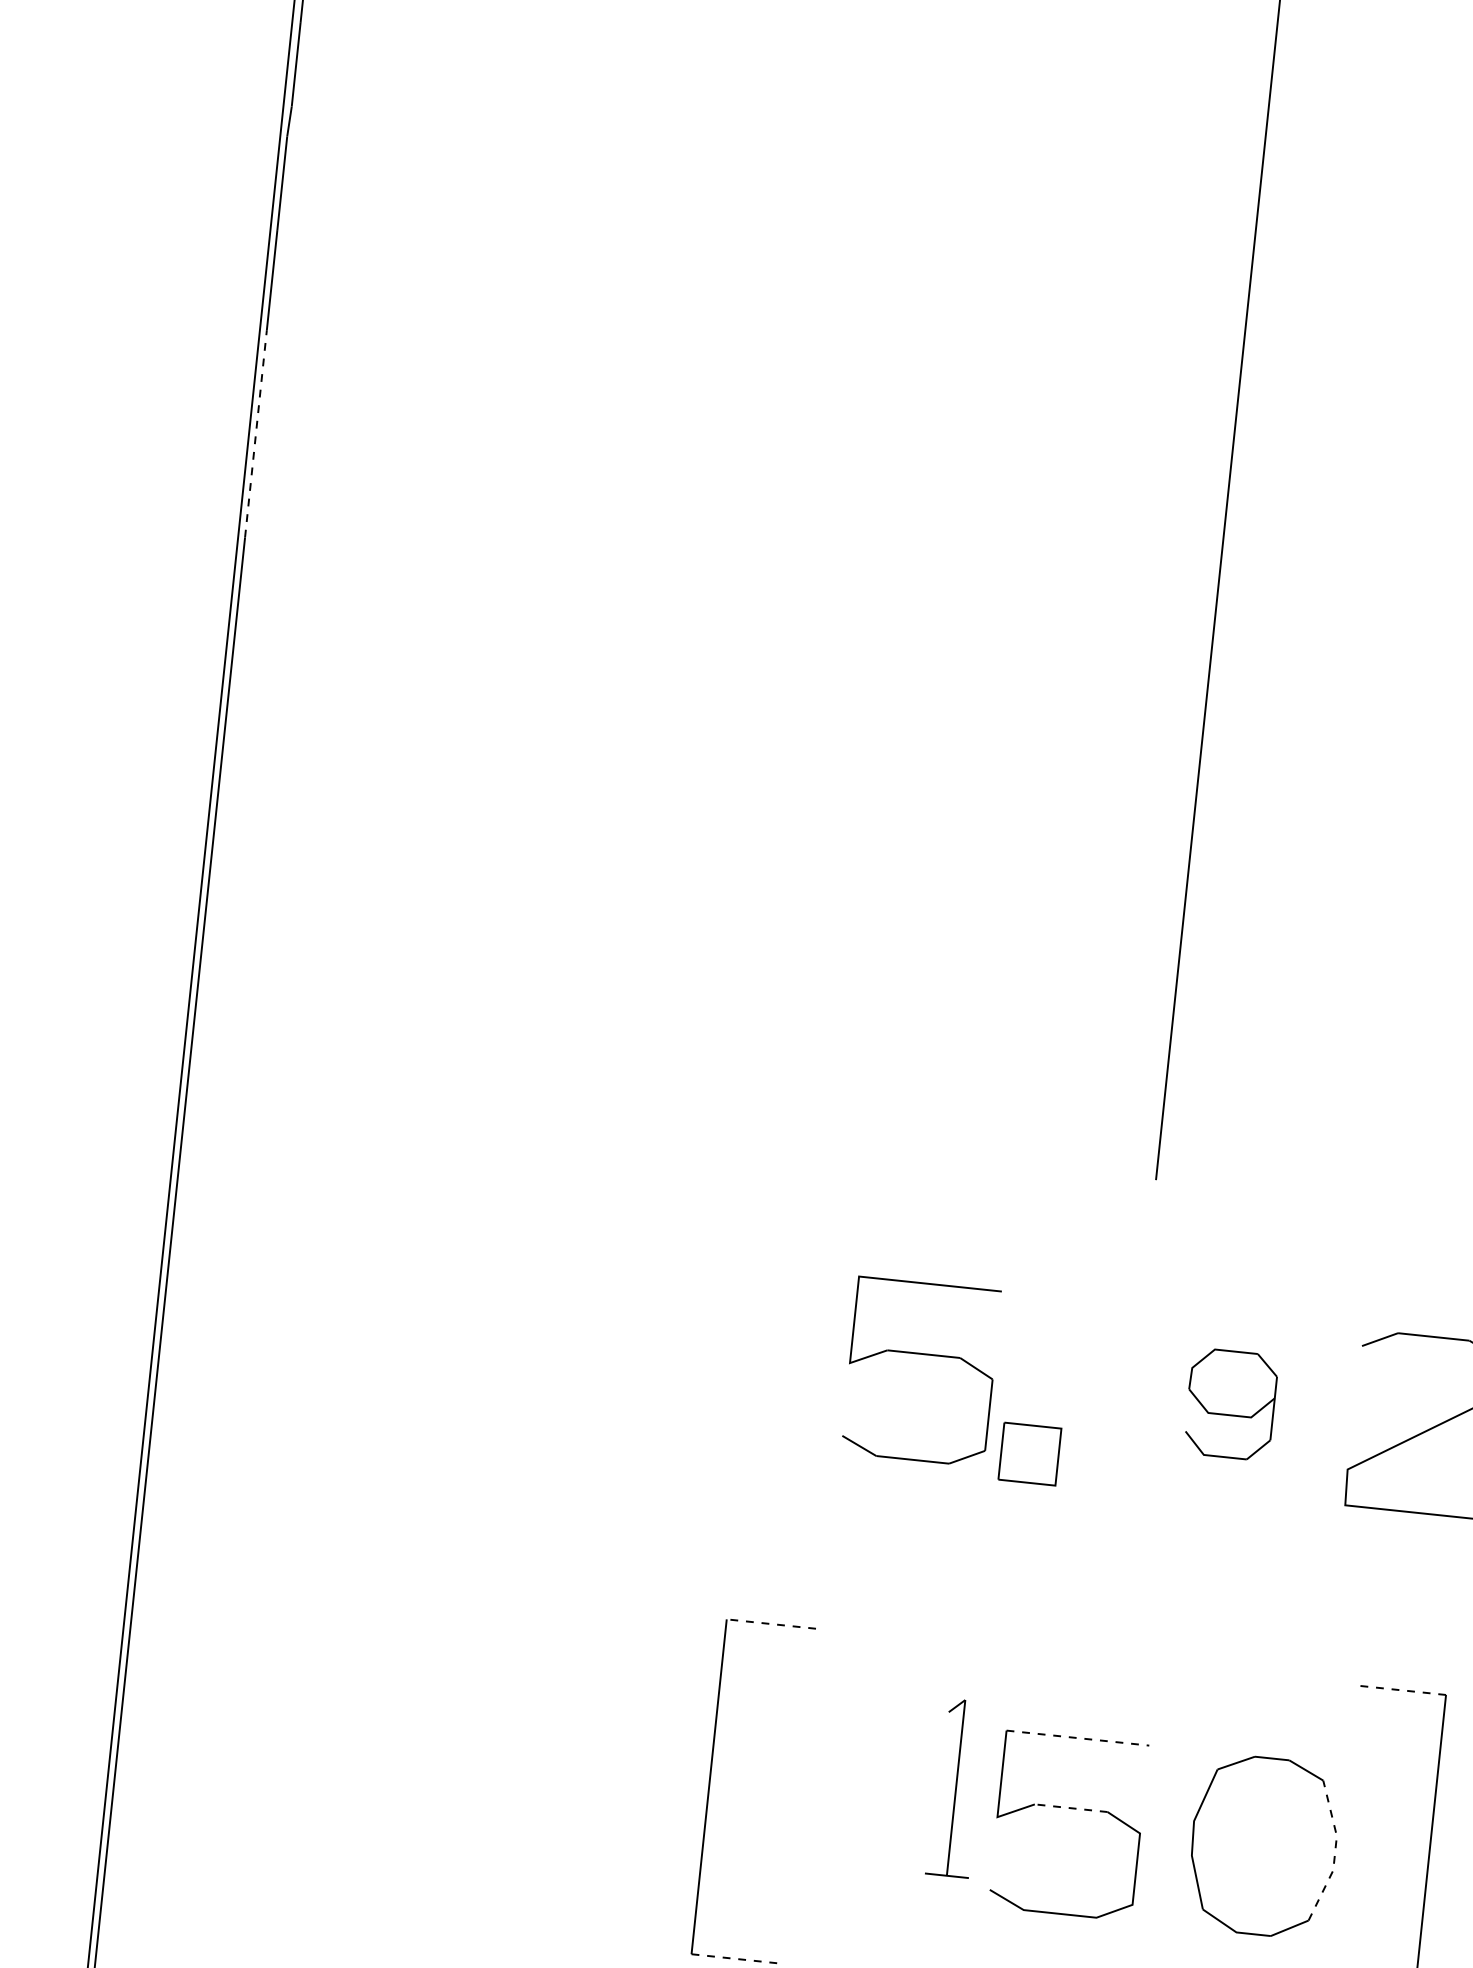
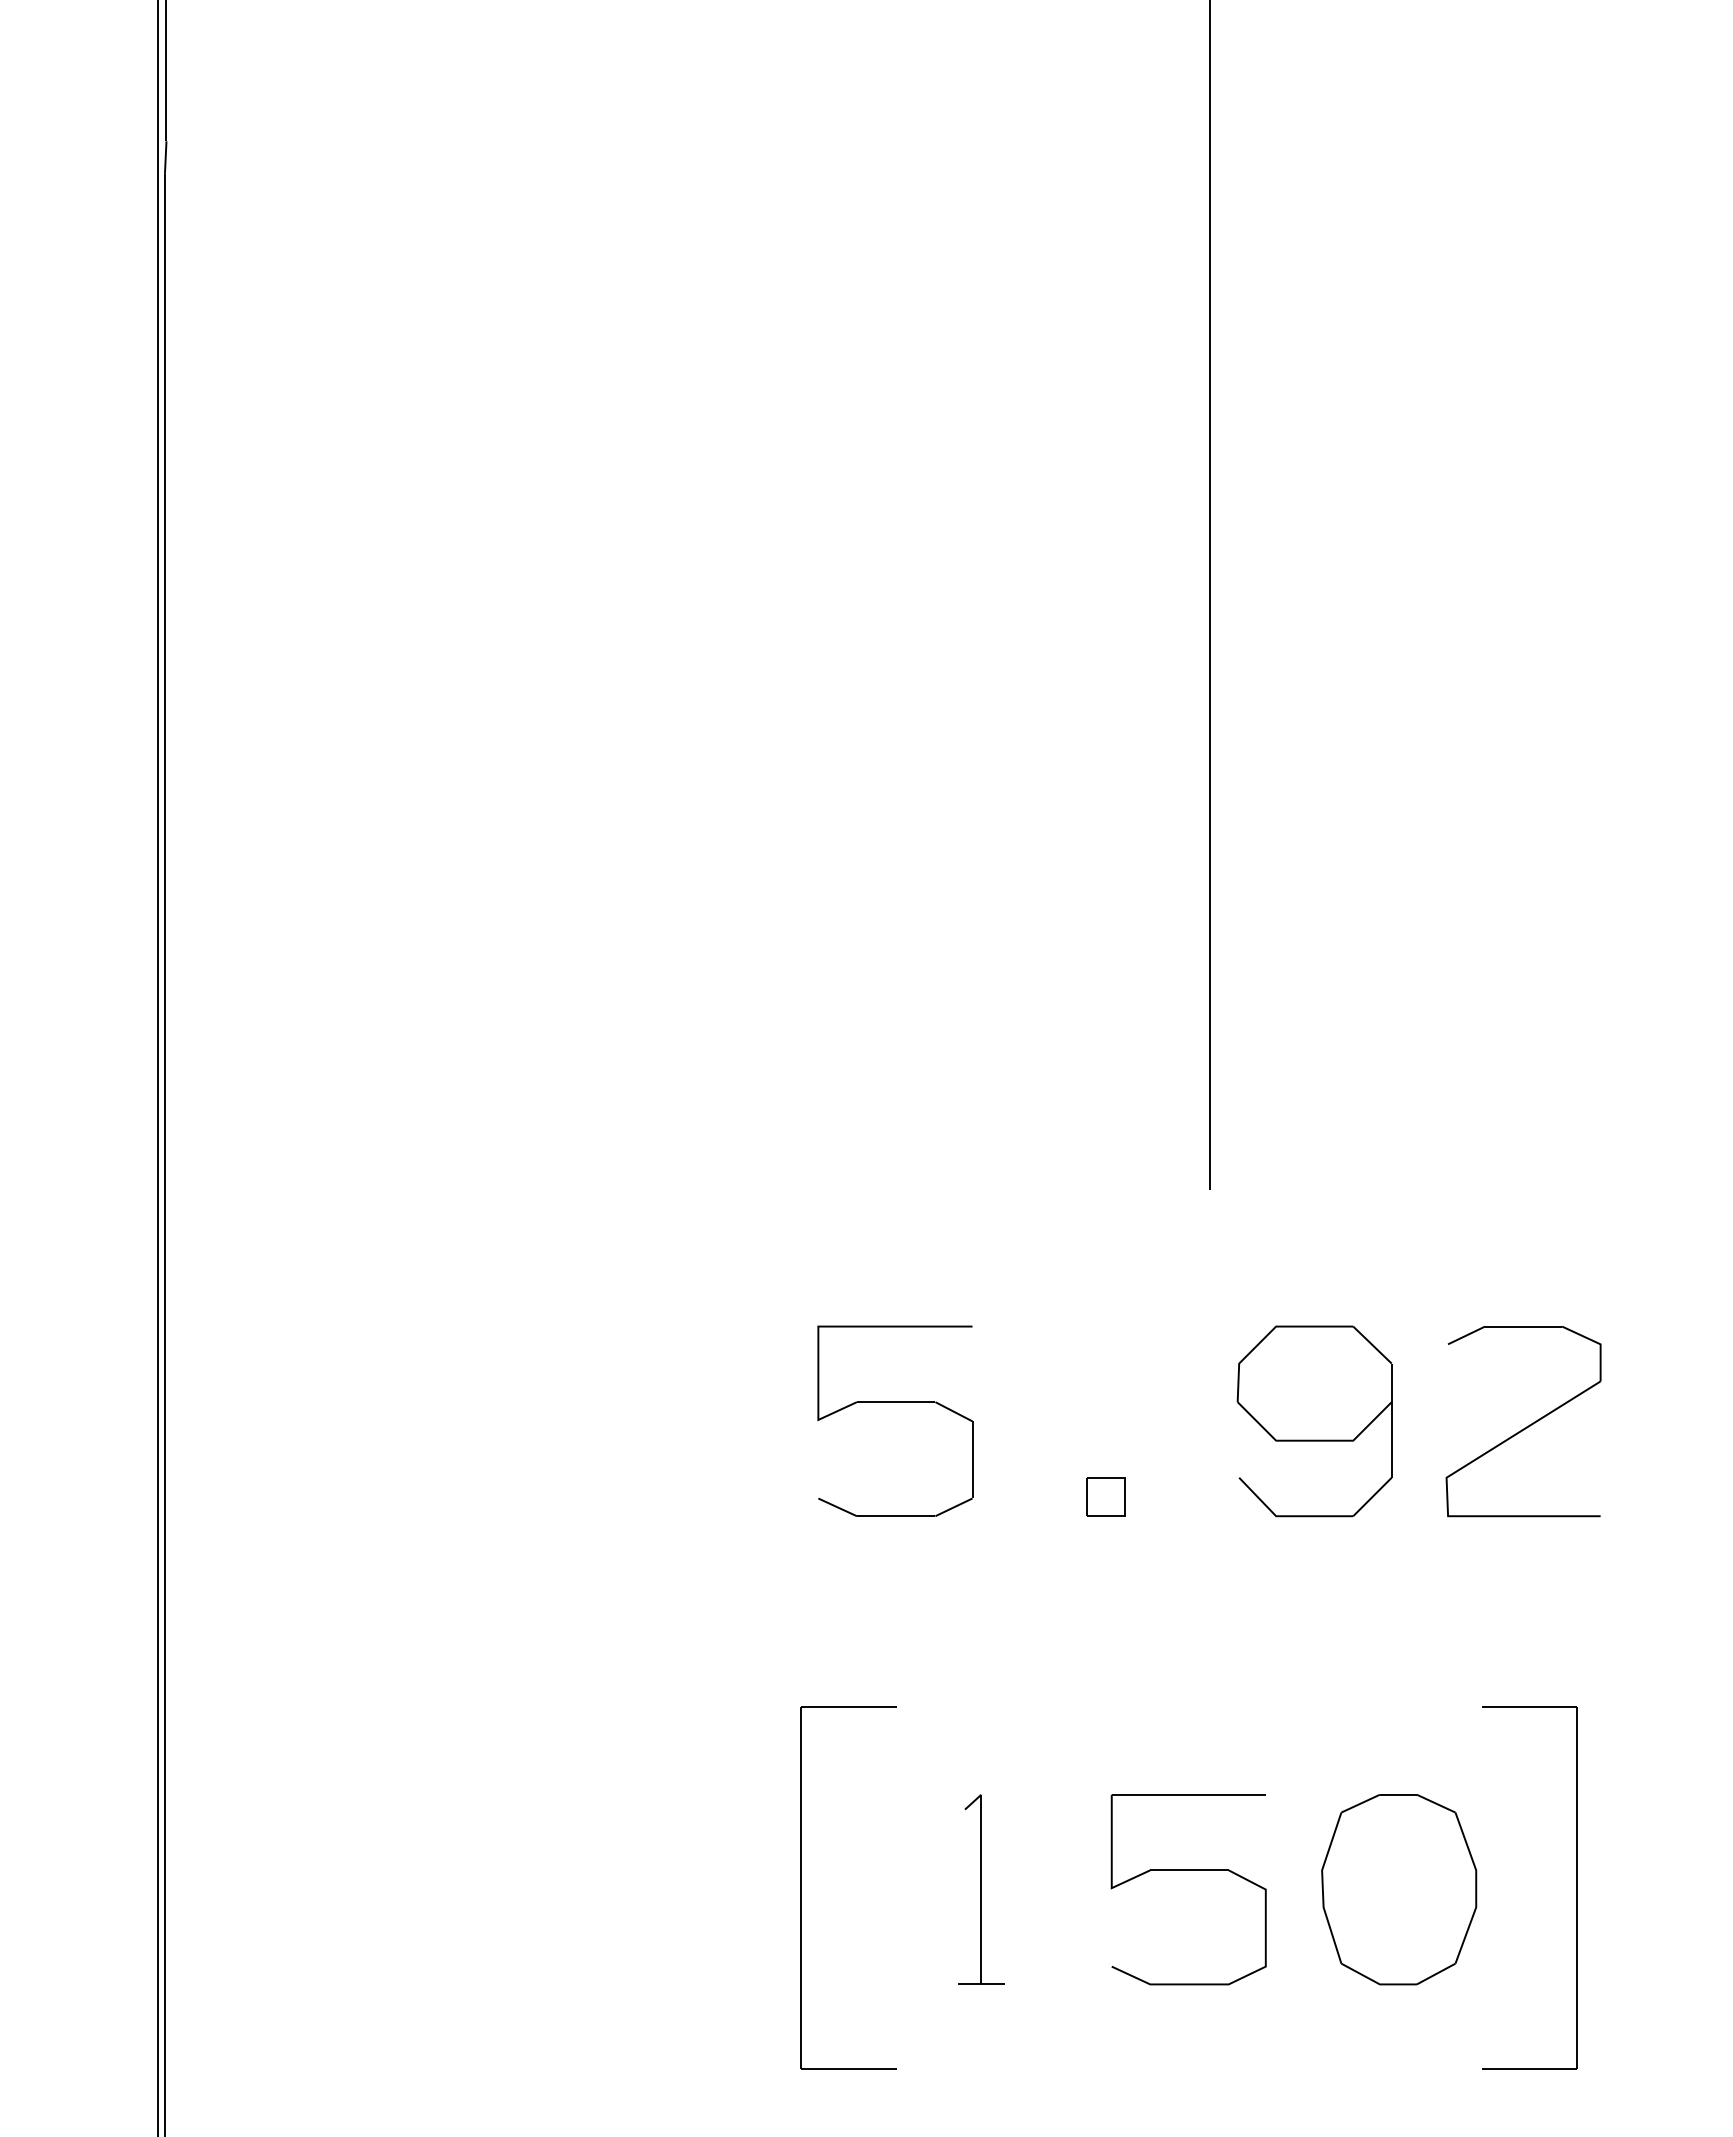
line: (255, 433) -> (164, 494), dashed -> solid
part: (923, 1354) -> (895, 1402), moved
part: (1230, 1404) -> (1314, 1421), size x1.67
part: (1029, 1453) -> (1105, 1496), size x0.62
line: (771, 1624) -> (848, 1707), dashed -> solid
line: (1402, 1690) -> (1529, 1707), dashed -> solid
line: (1078, 1737) -> (1189, 1794), dashed -> solid
part: (956, 1787) -> (981, 1889), moved
line: (1071, 1808) -> (1189, 1870), dashed -> solid
line: (1335, 1852) -> (1476, 1887), dashed -> solid
line: (736, 1958) -> (849, 2068), dashed -> solid

